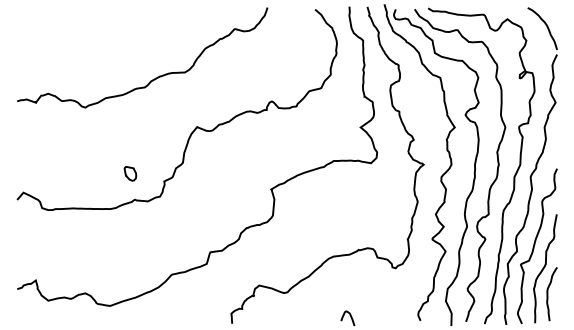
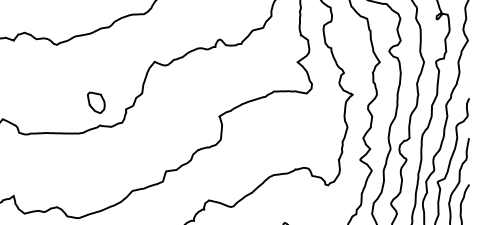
part: (130, 173) -> (96, 102), size x1.67

